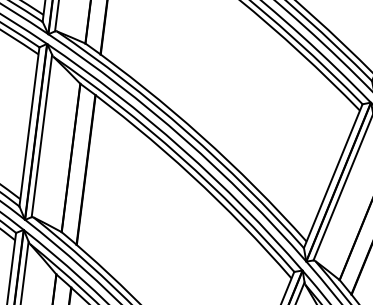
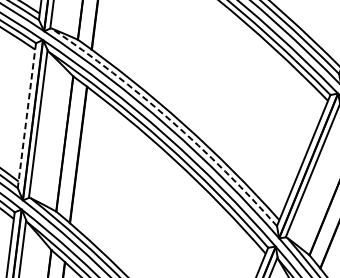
line: (29, 127) -> (26, 116), solid -> dashed
arc: (187, 132) -> (170, 120), solid -> dashed

